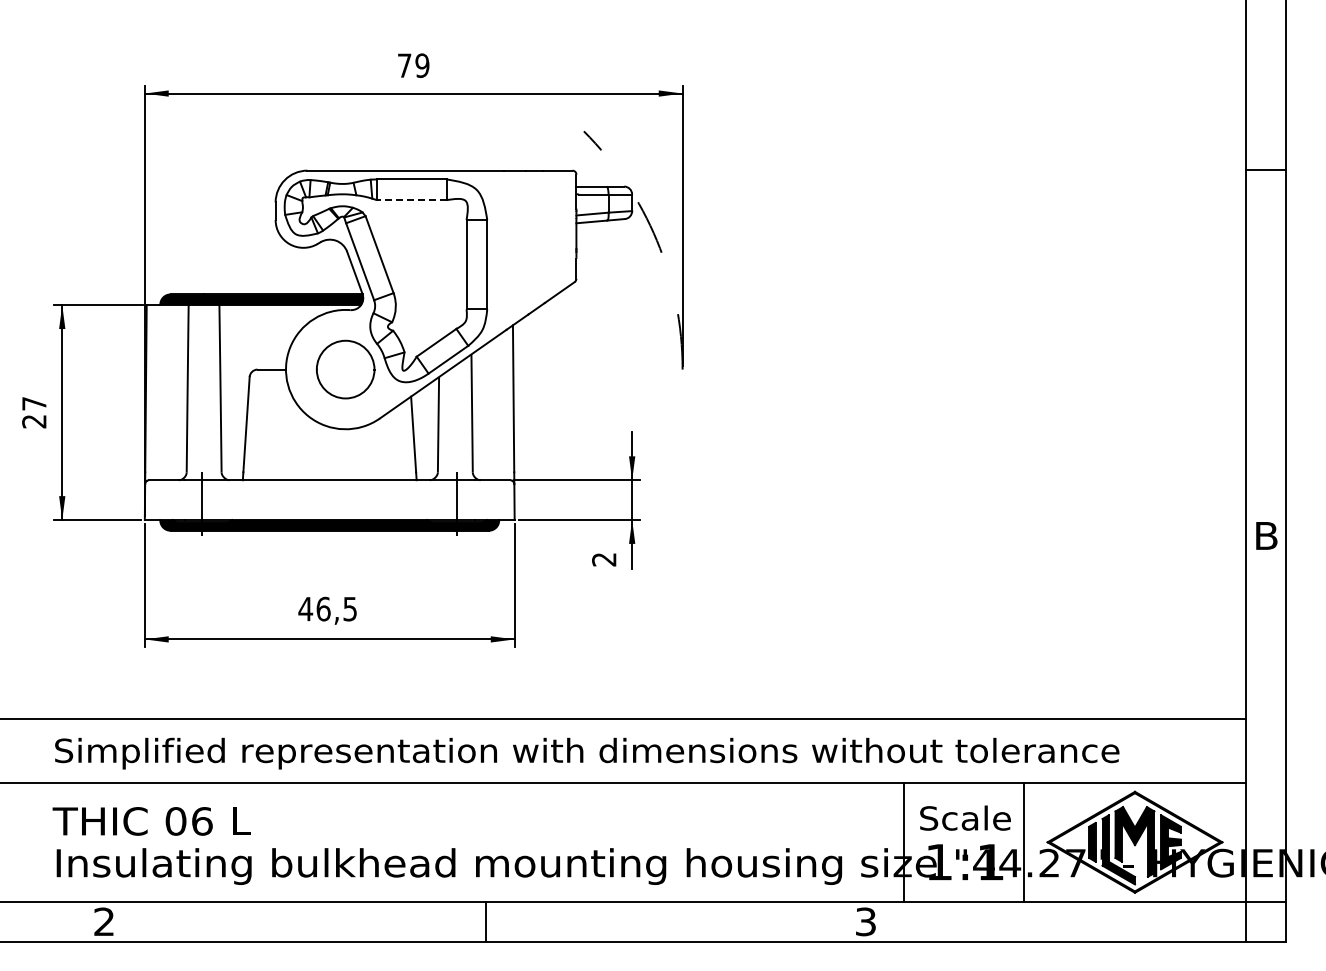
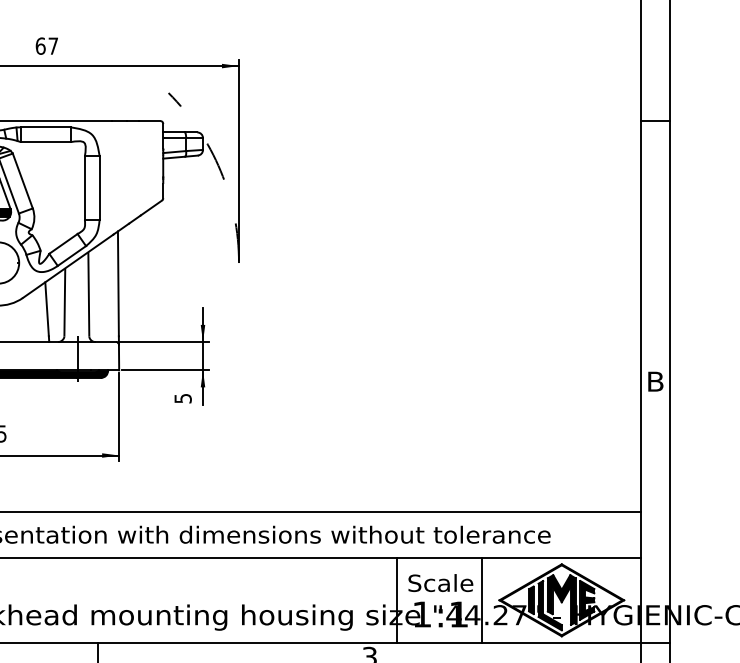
text: (413, 65) -> (46, 46), 79 -> 67
line: (411, 200) -> (45, 142), dashed -> solid
text: (604, 559) -> (183, 398), 2 -> 5

